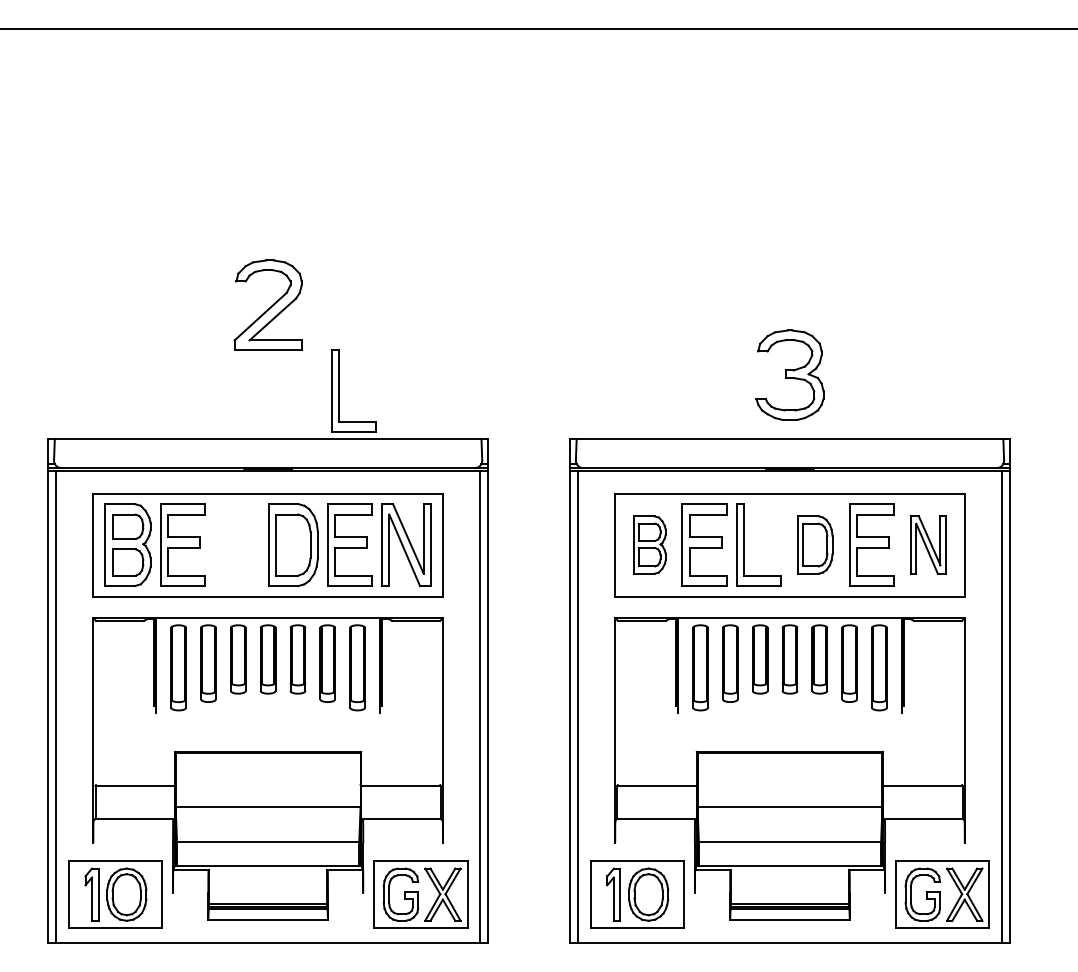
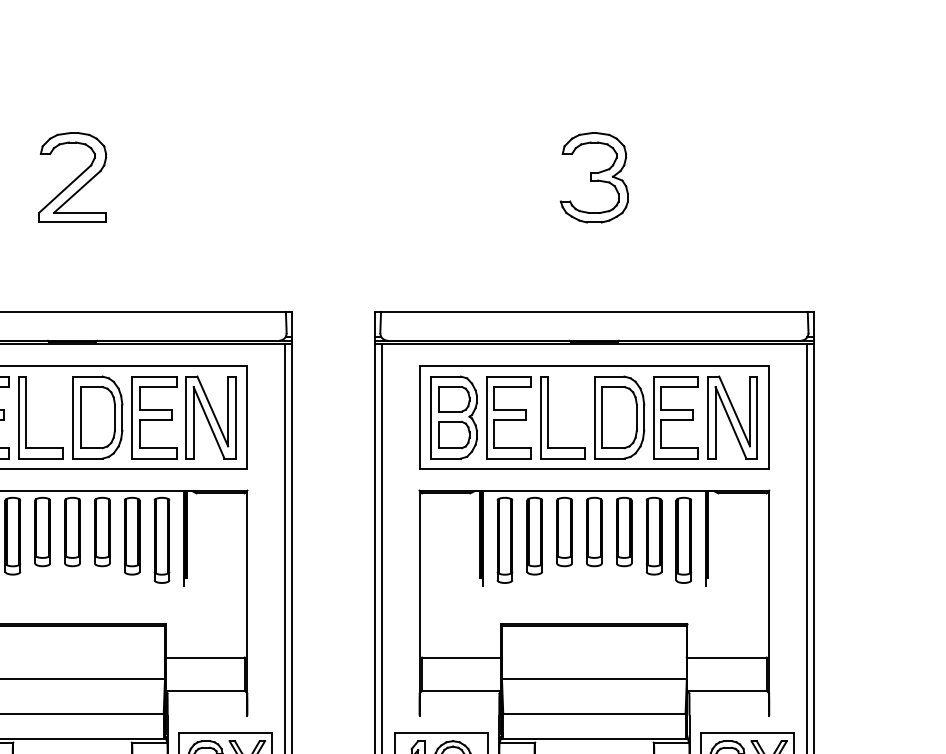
part: (789, 374) -> (593, 177), moved
part: (339, 390) -> (26, 417), moved
part: (649, 544) -> (453, 417), size x1.43
part: (815, 544) -> (619, 417), size x1.43
part: (928, 545) -> (732, 418), size x1.43

